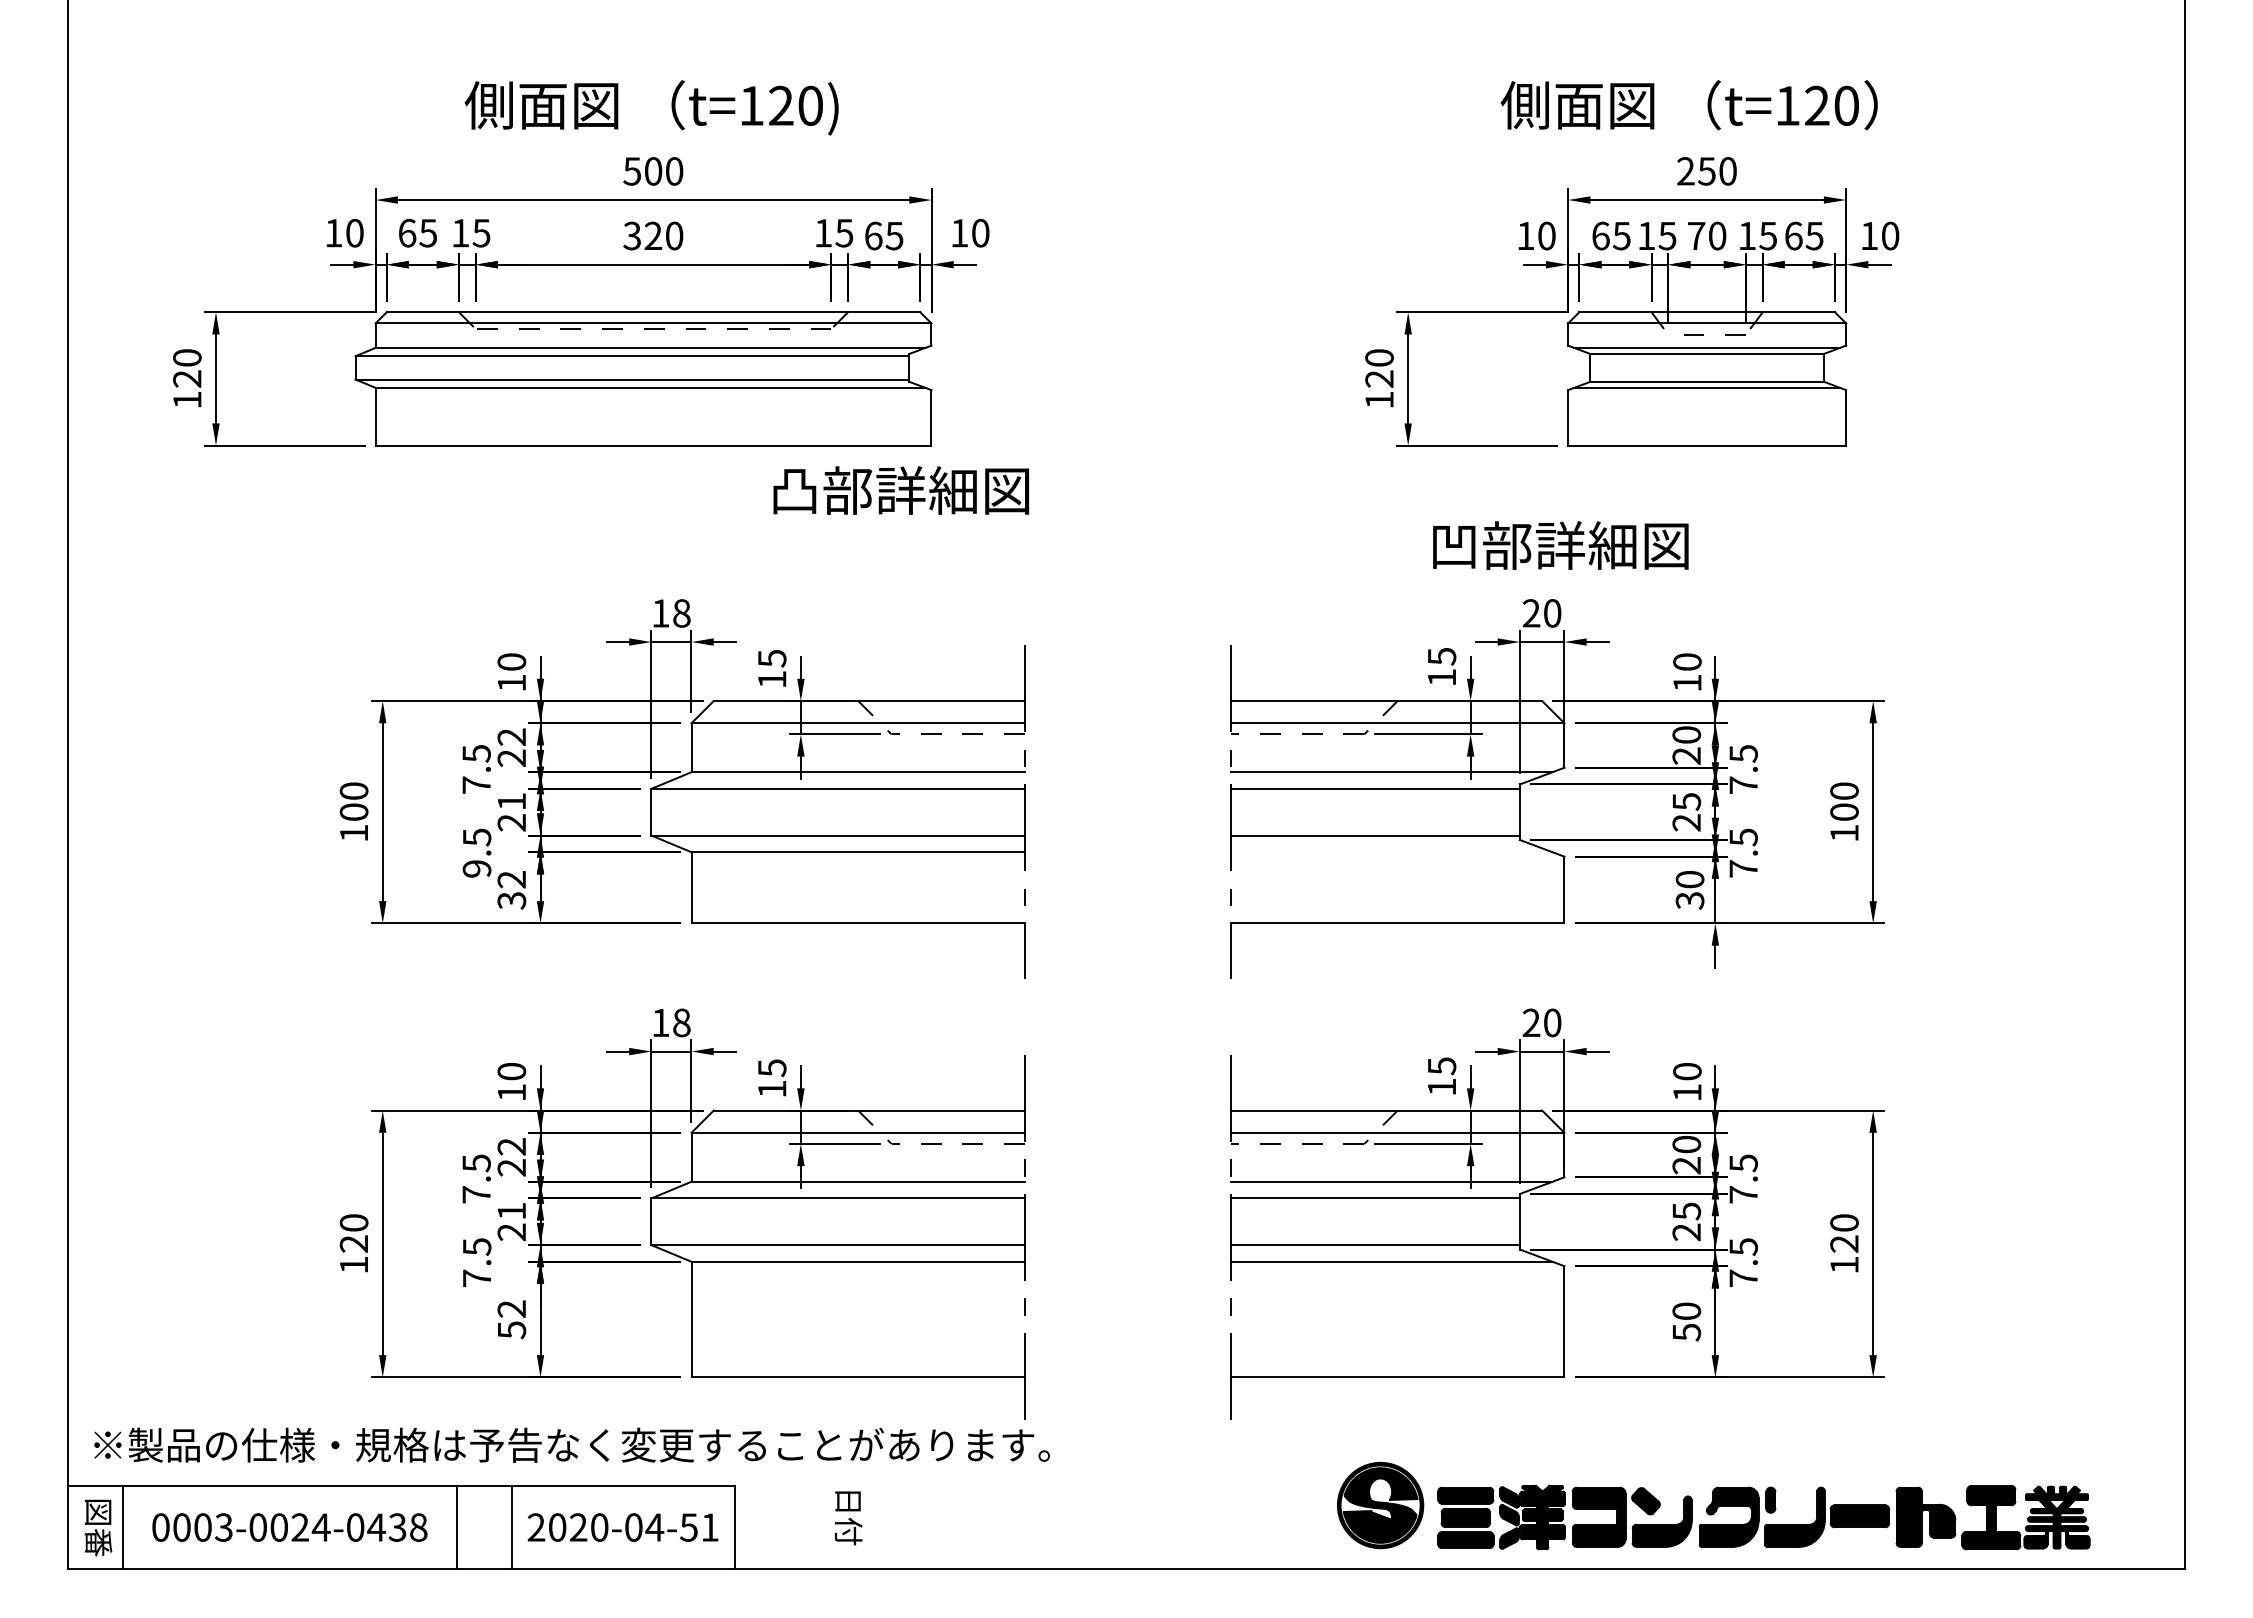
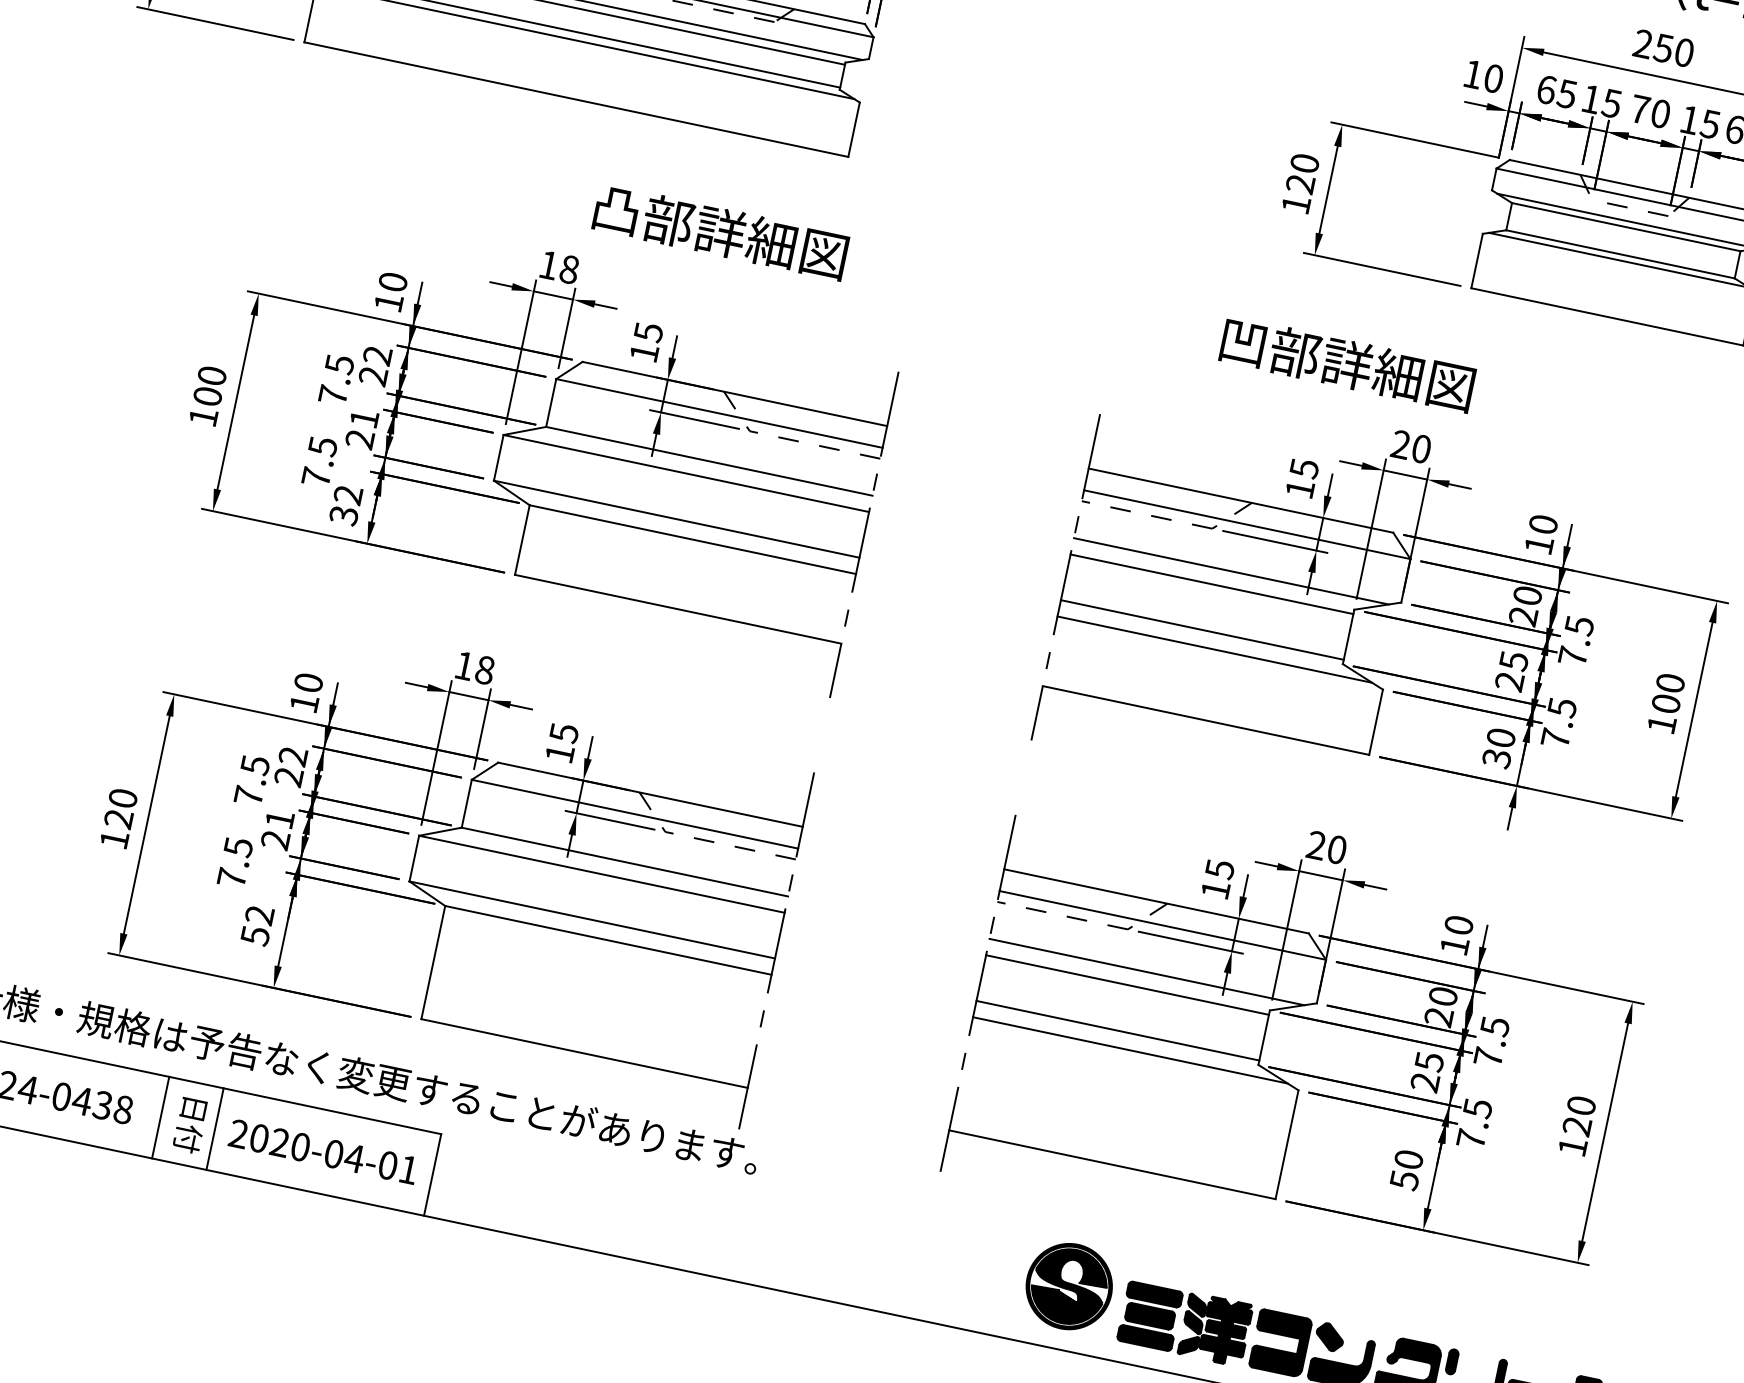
text: (901, 490) -> (721, 232), moved
text: (1560, 545) -> (1347, 364), moved
line: (1391, 852) -> (1214, 649), added
text: (476, 868) -> (315, 476), 9.5 -> 7.5
text: (848, 1518) -> (190, 1125), moved
text: (688, 1527) -> (387, 1165), 2020-04-51 -> 2020-04-01

